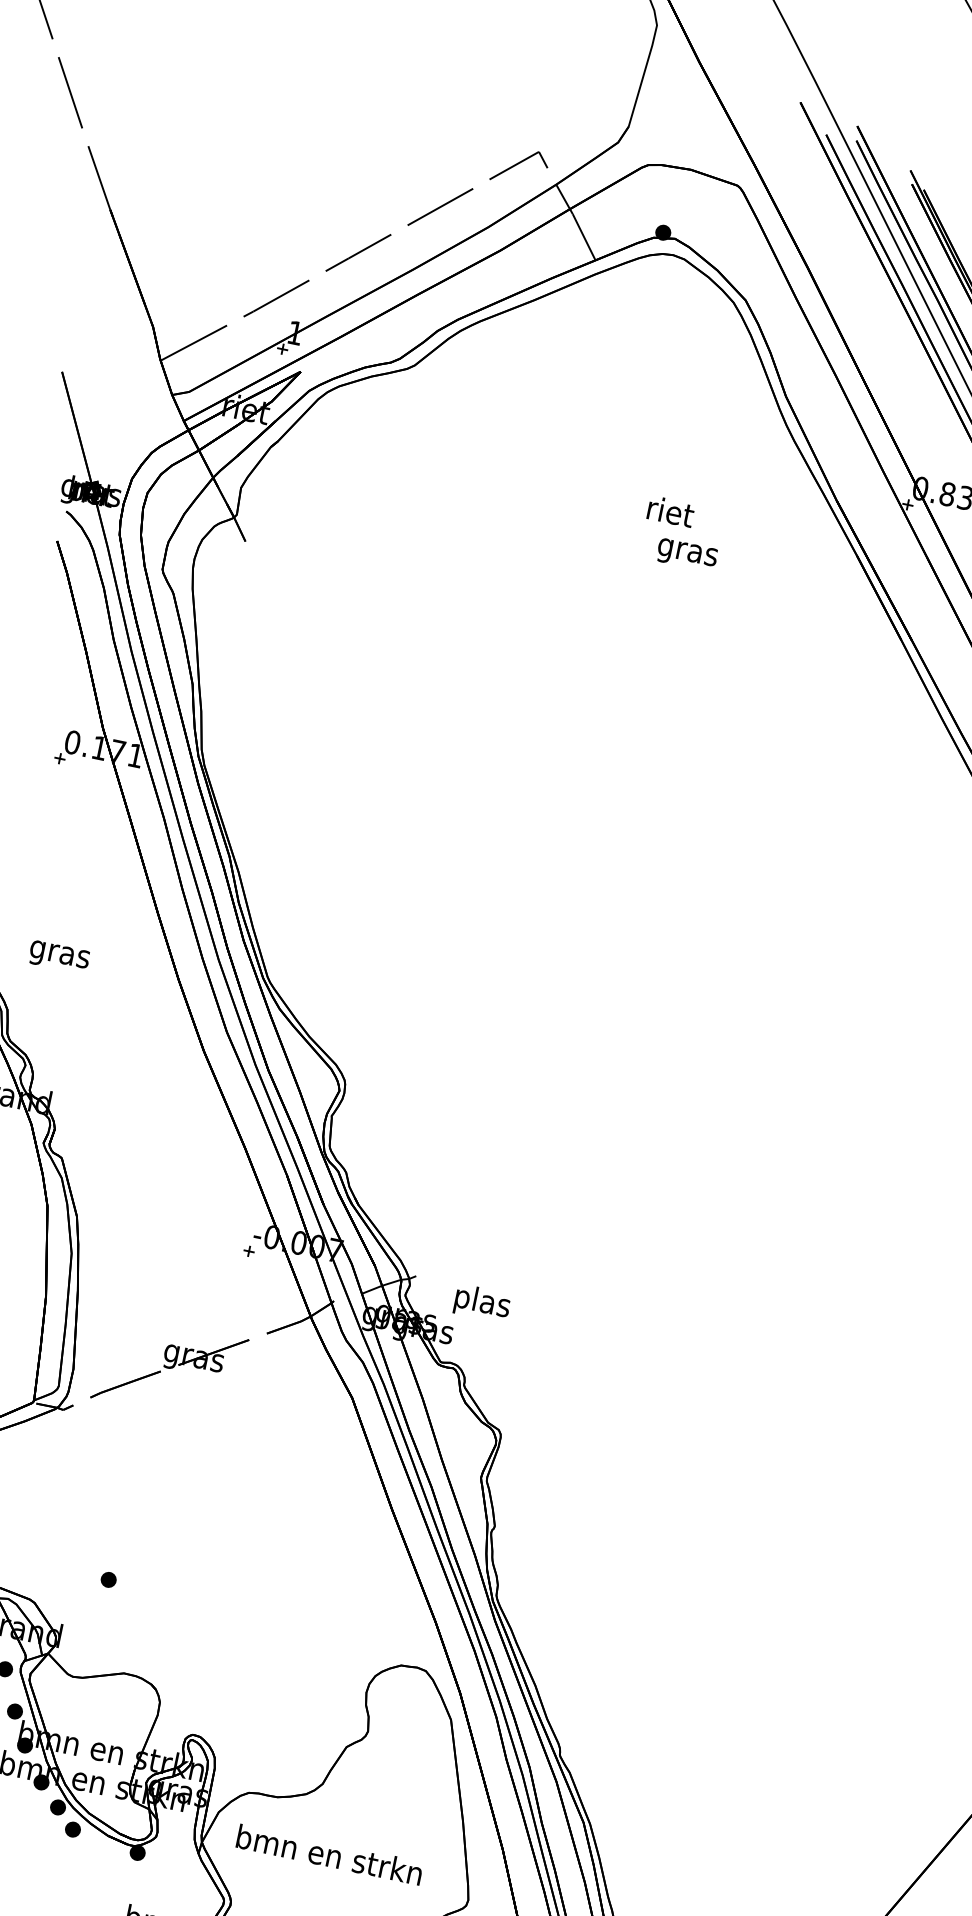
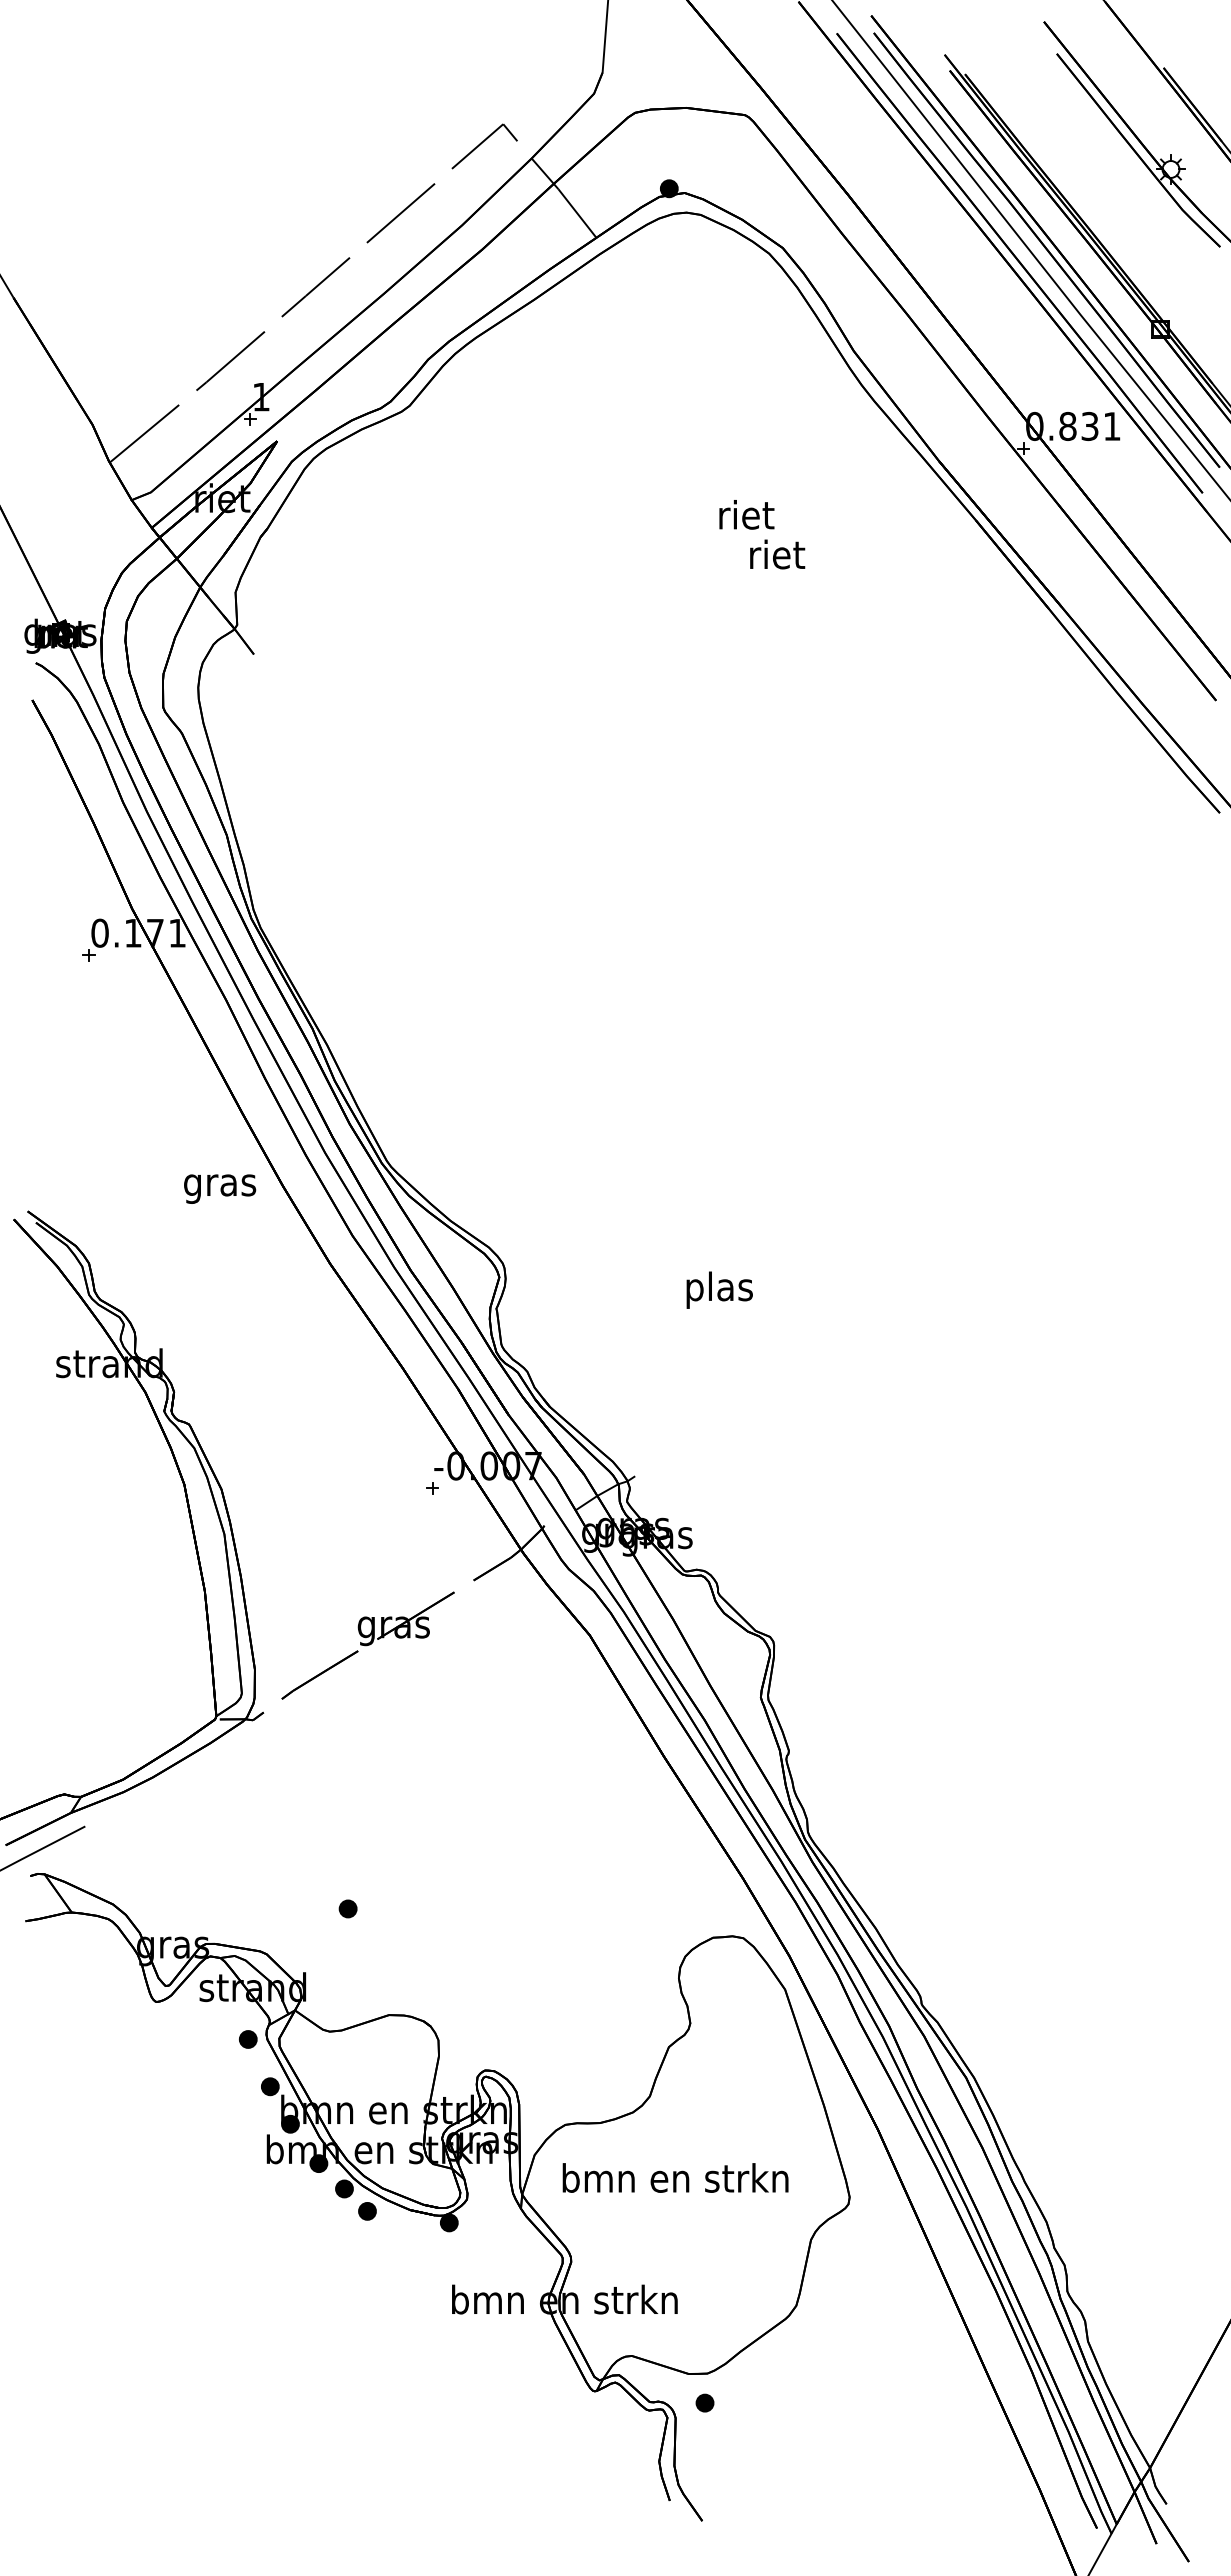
text: (687, 551) -> (776, 557), gras -> riet
text: (59, 956) -> (220, 1188), moved
text: (482, 1302) -> (719, 1289), moved

